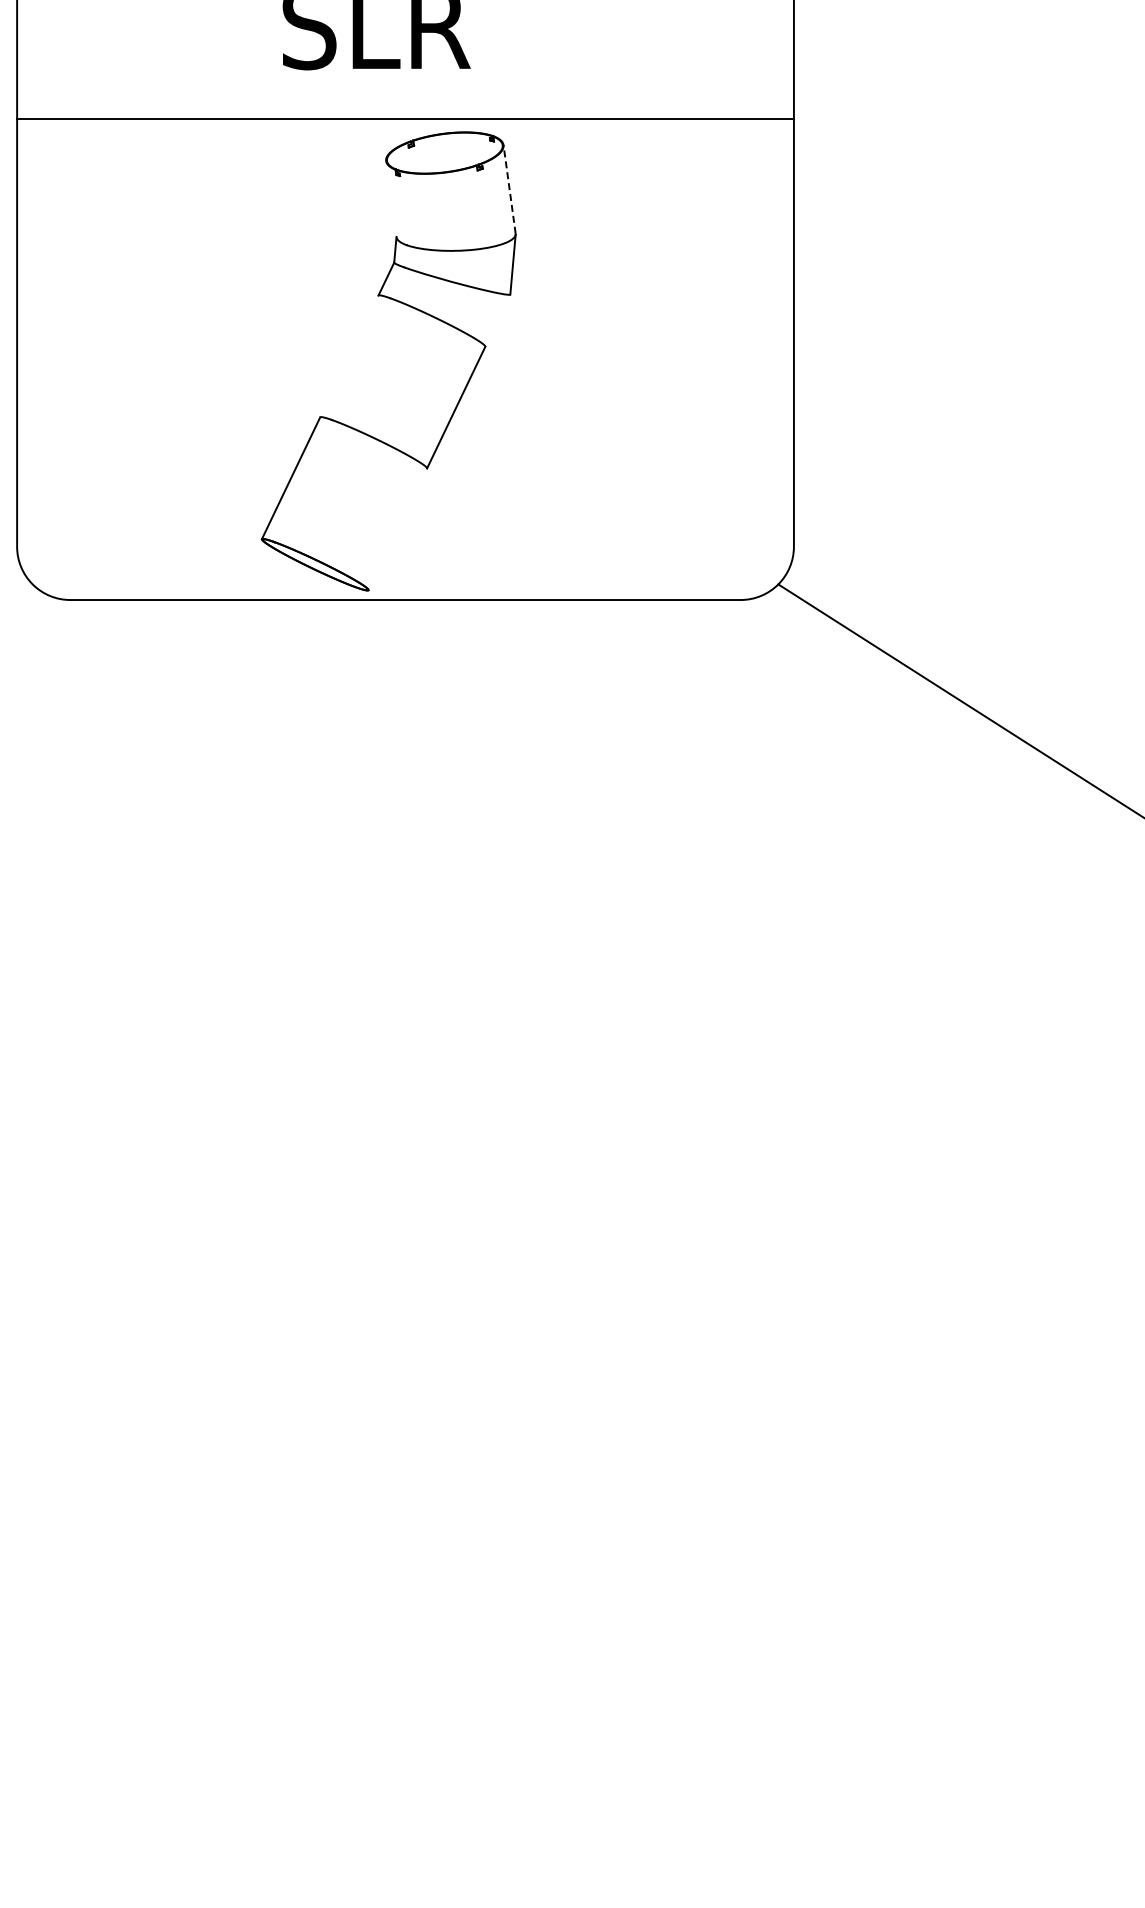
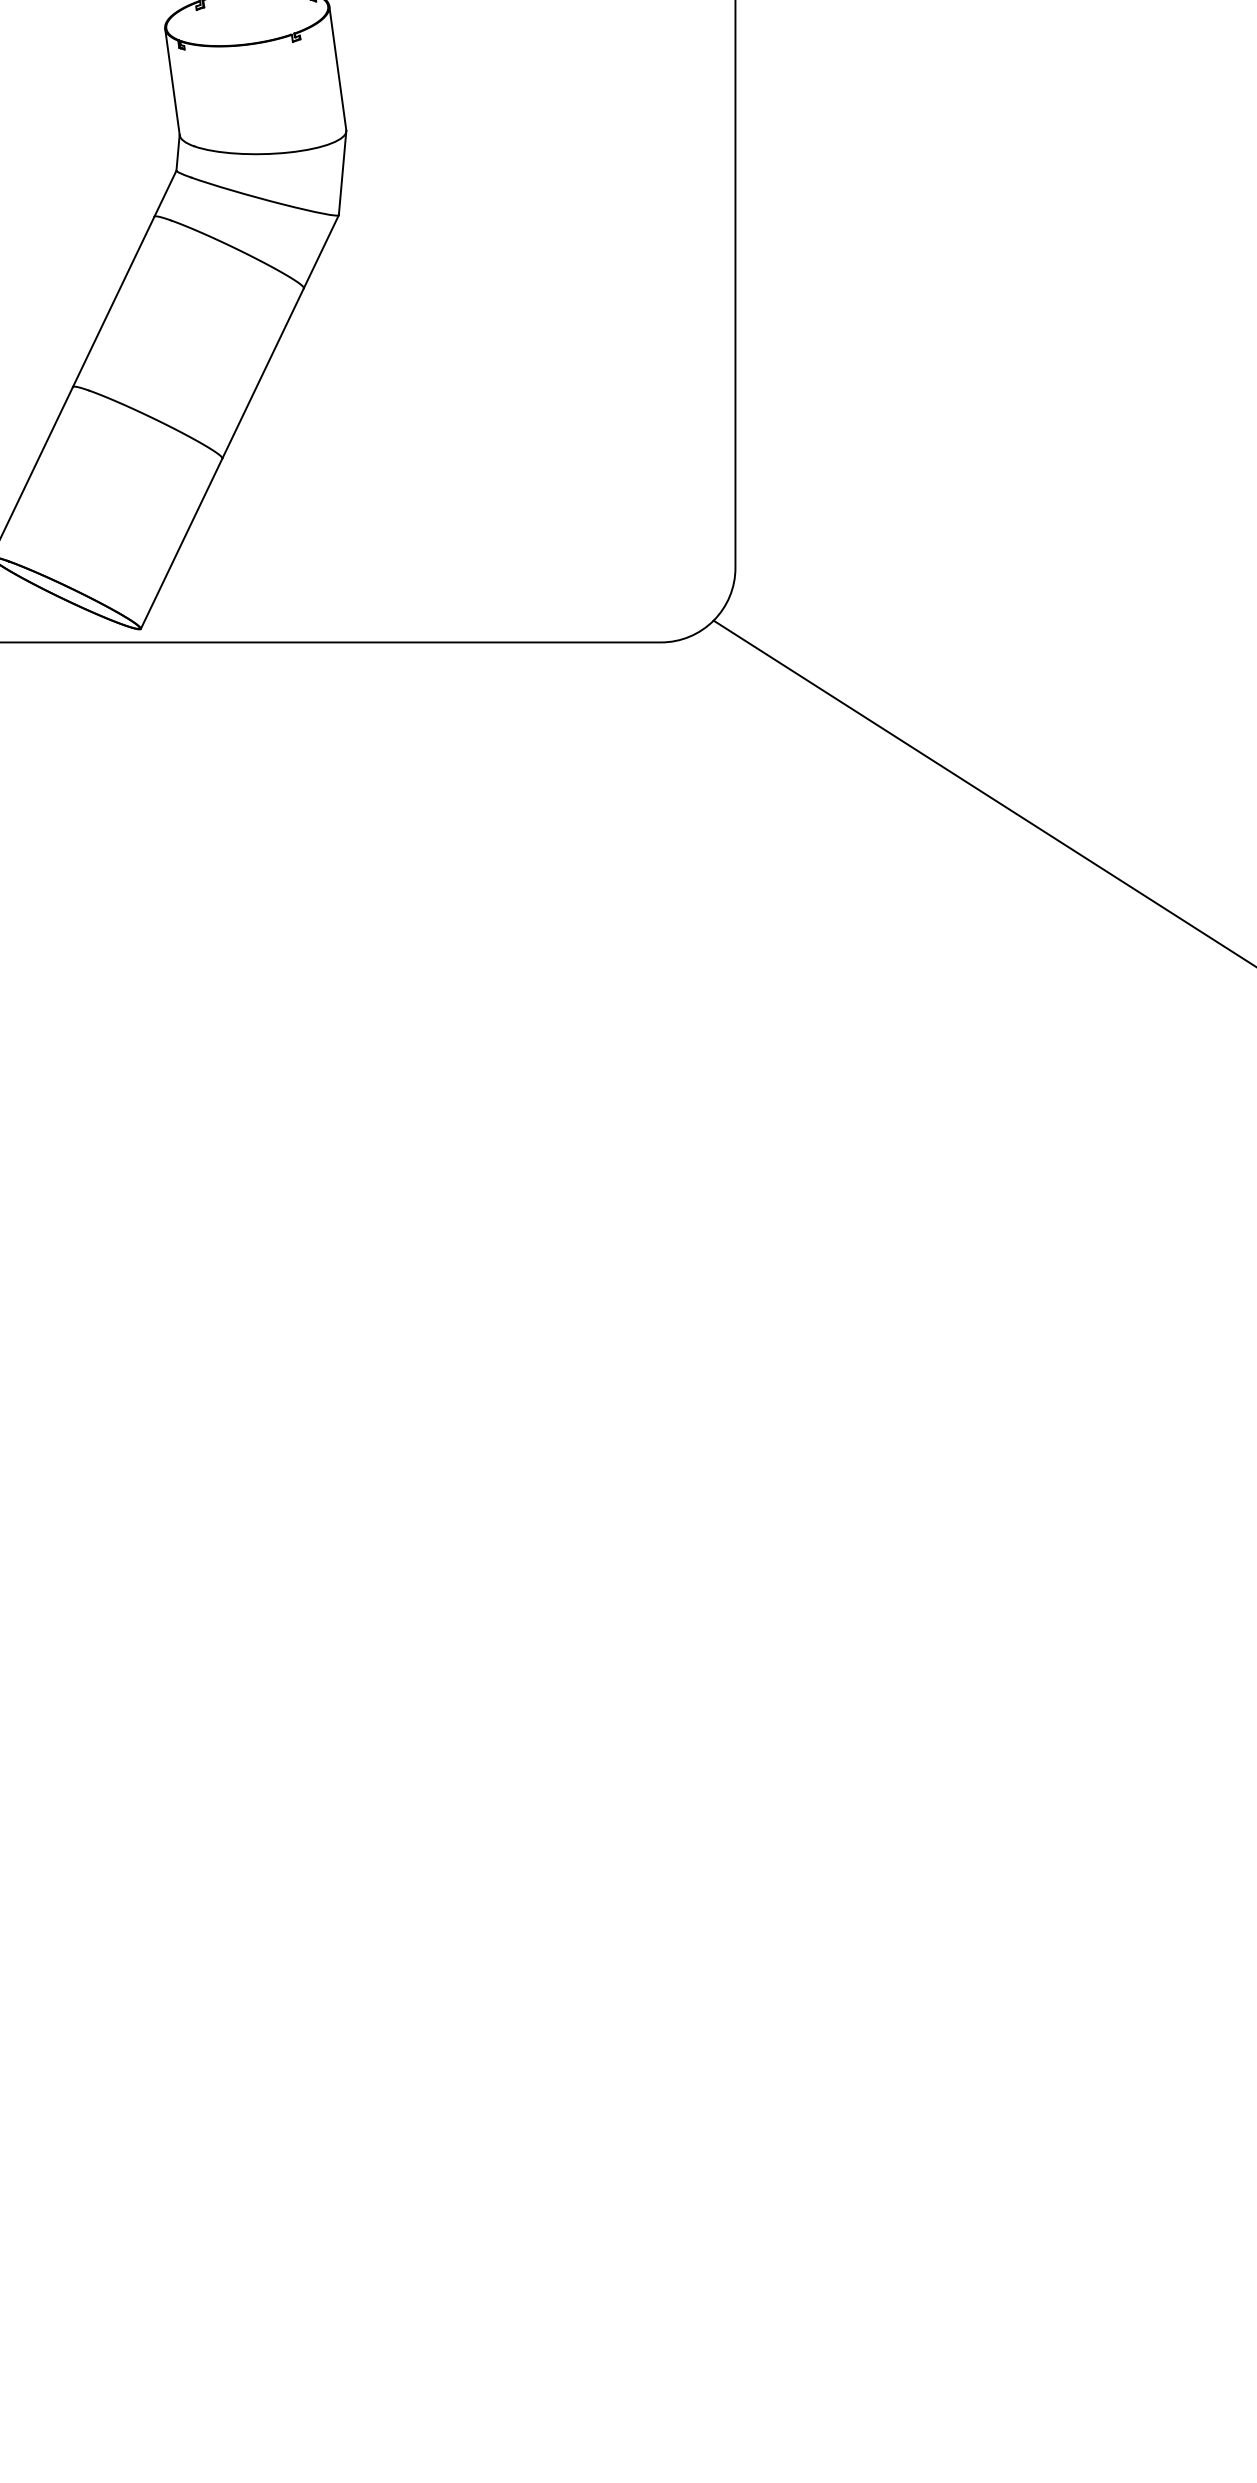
line: (509, 189) -> (337, 68), dashed -> solid
line: (391, 199) -> (172, 82), added
line: (497, 320) -> (320, 251), added
line: (349, 356) -> (113, 301), added
line: (397, 529) -> (181, 543), added

